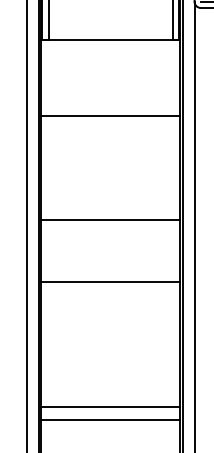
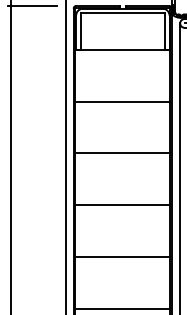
line: (110, 219) -> (122, 153), moved
line: (110, 282) -> (122, 205), moved
line: (110, 407) -> (122, 257), moved

